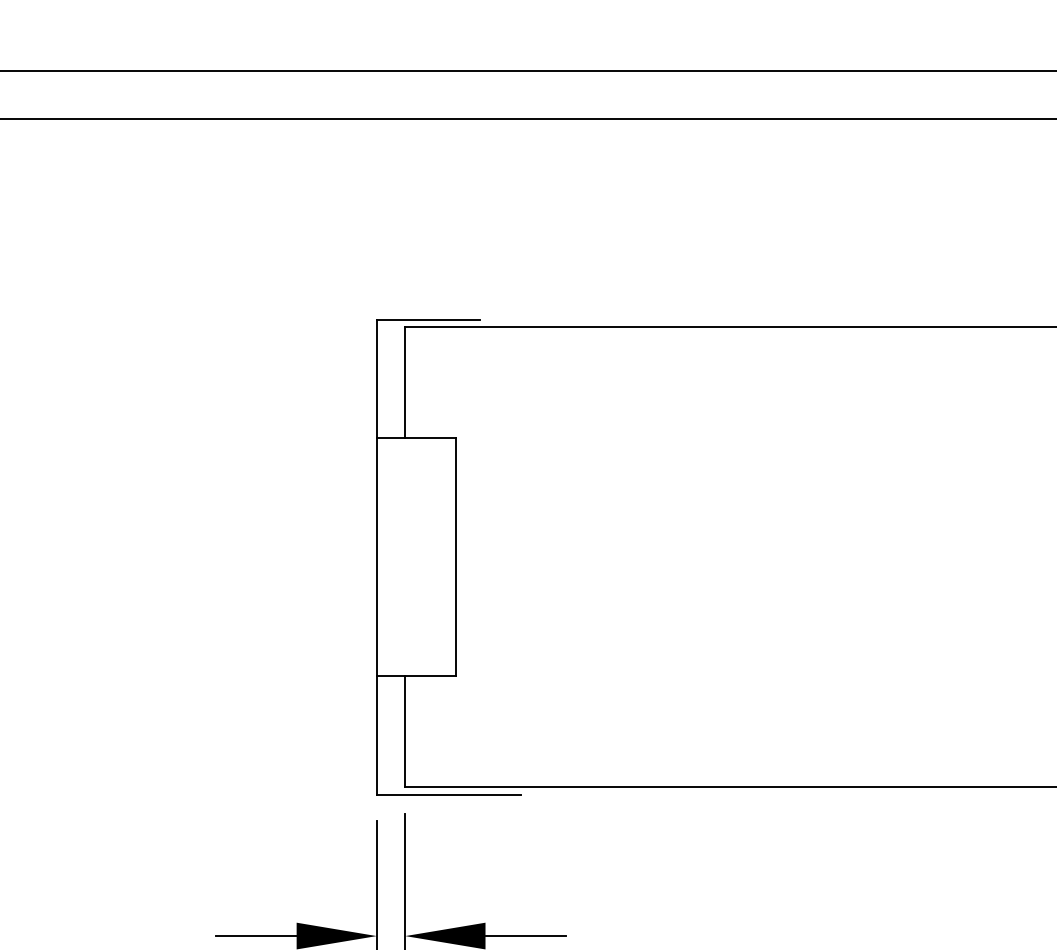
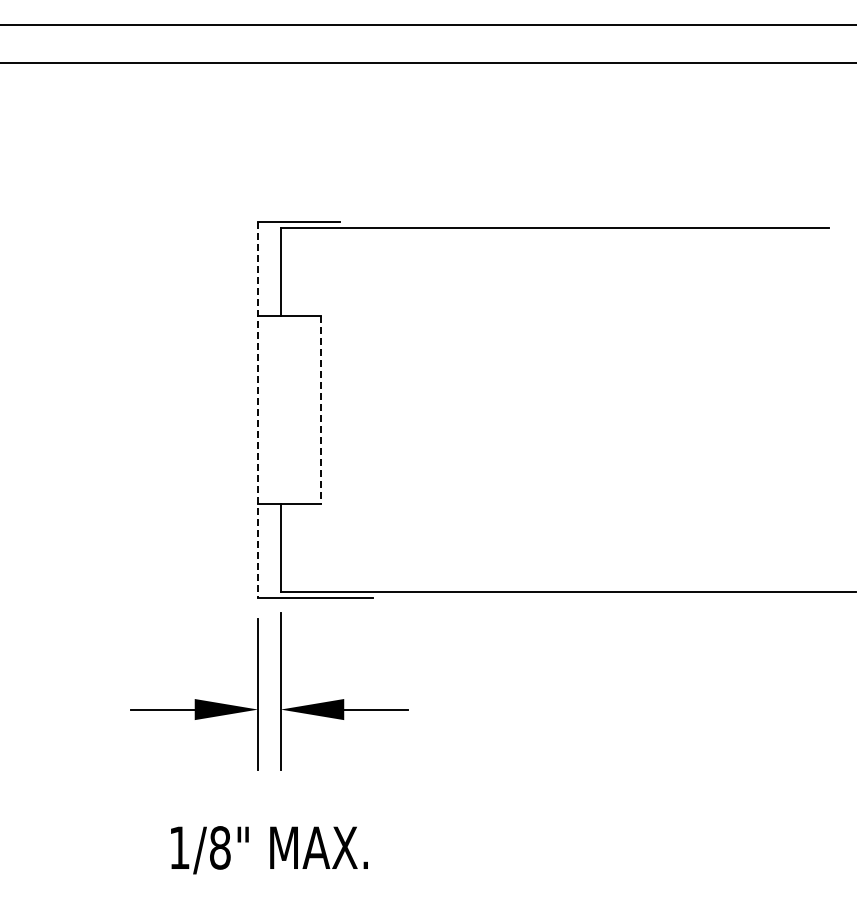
line: (377, 556) -> (258, 409), solid -> dashed
line: (455, 556) -> (320, 409), solid -> dashed

